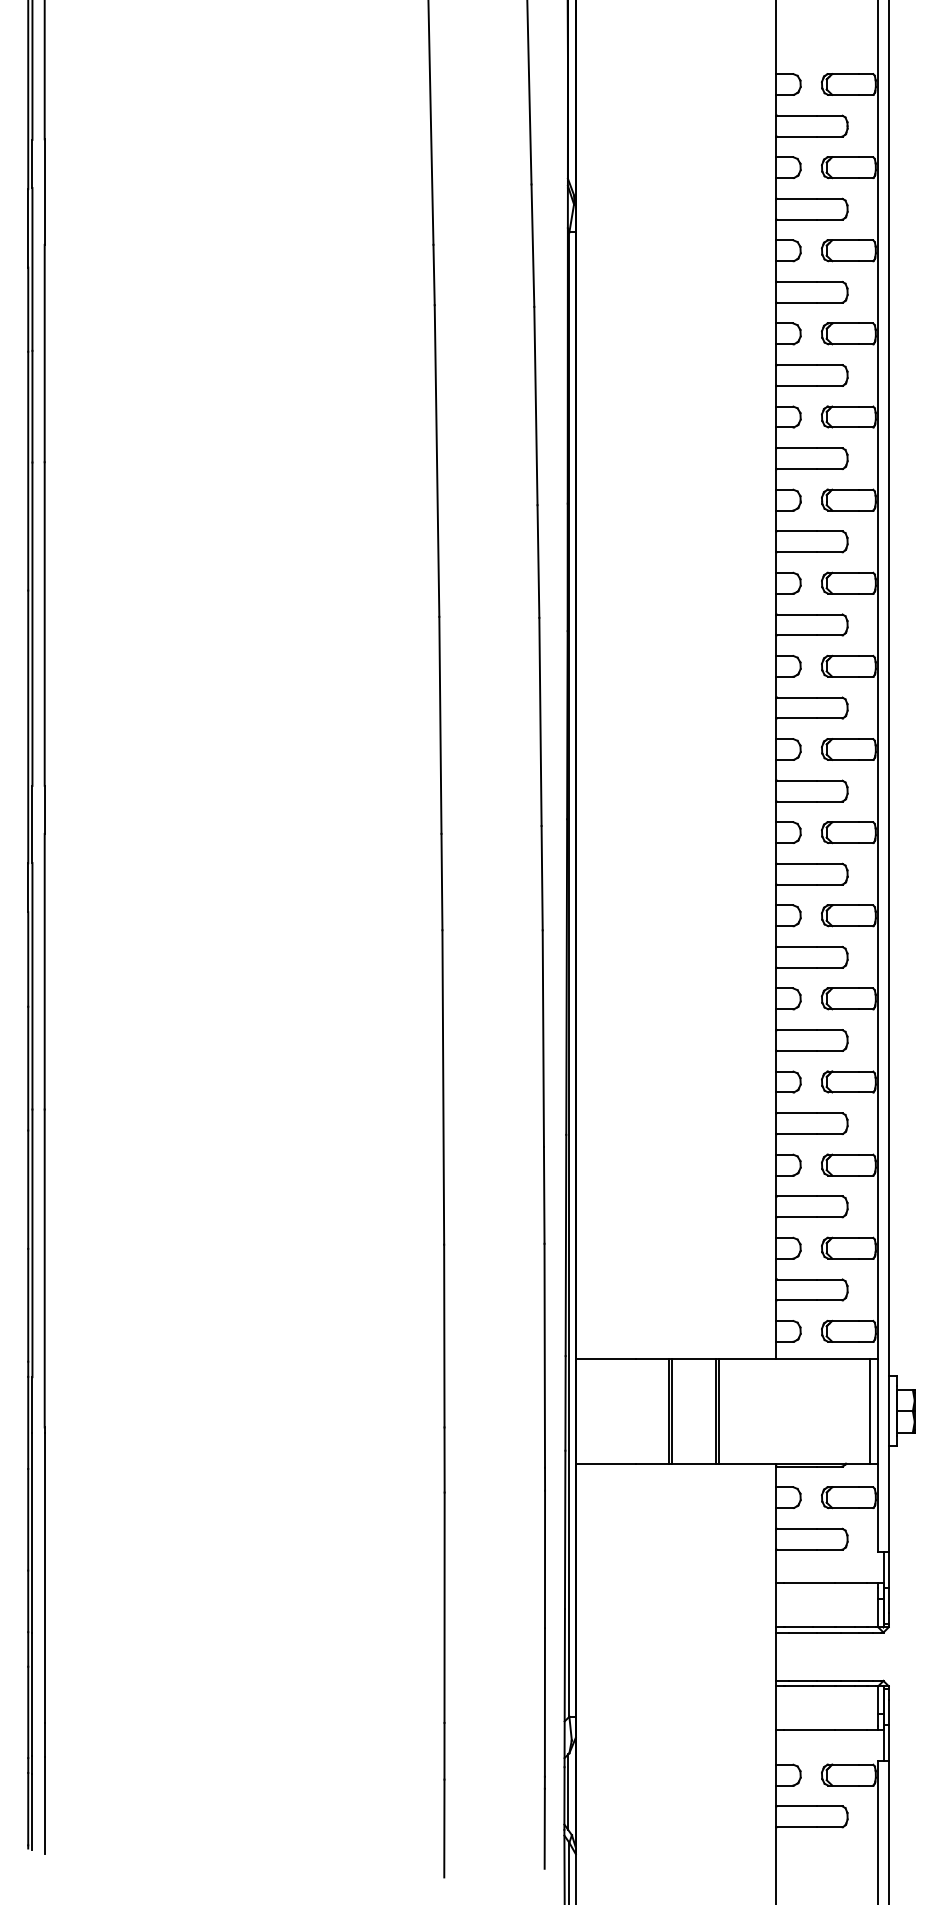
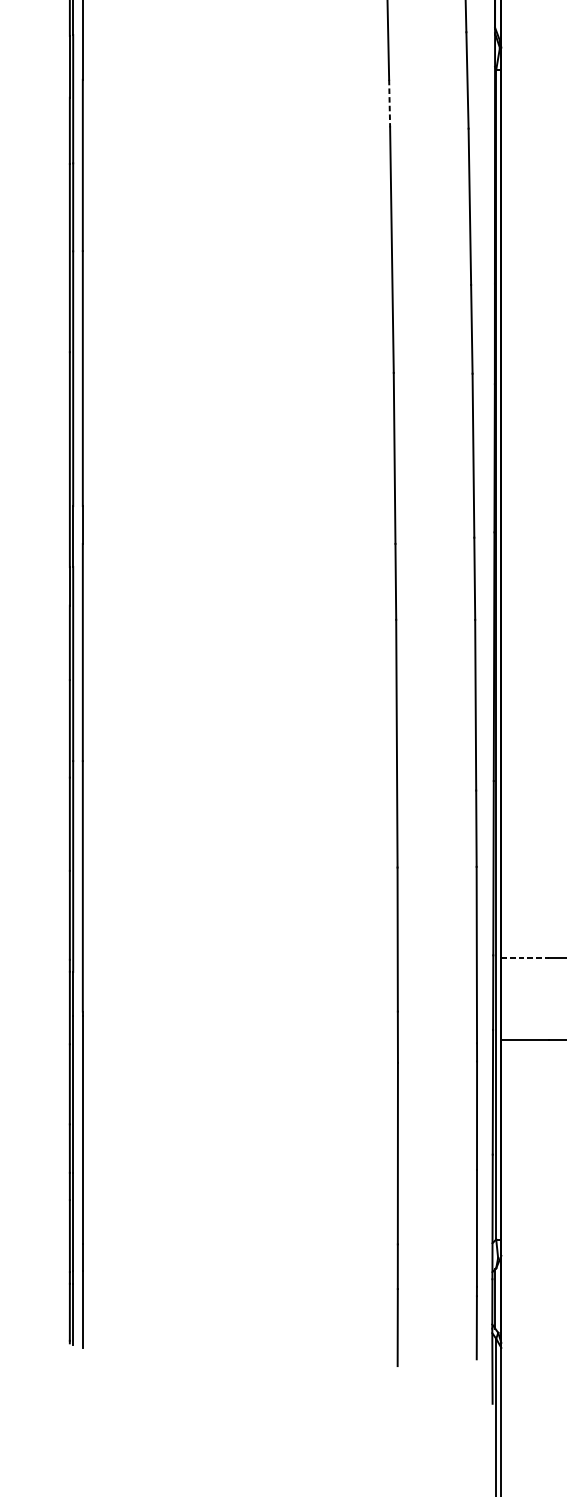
line: (434, 275) -> (389, 103), solid -> dashed
line: (605, 1358) -> (524, 957), solid -> dashed

